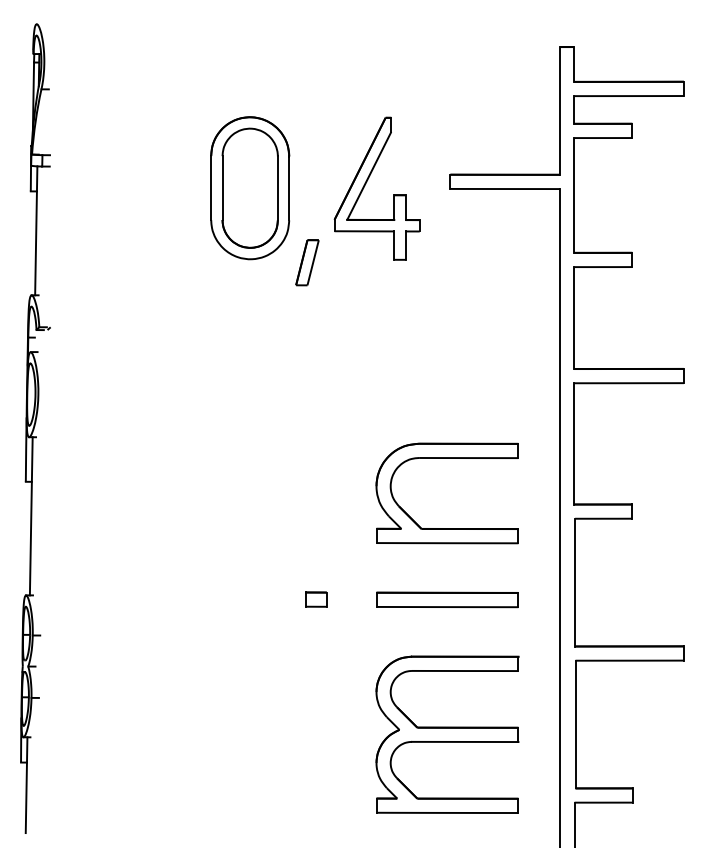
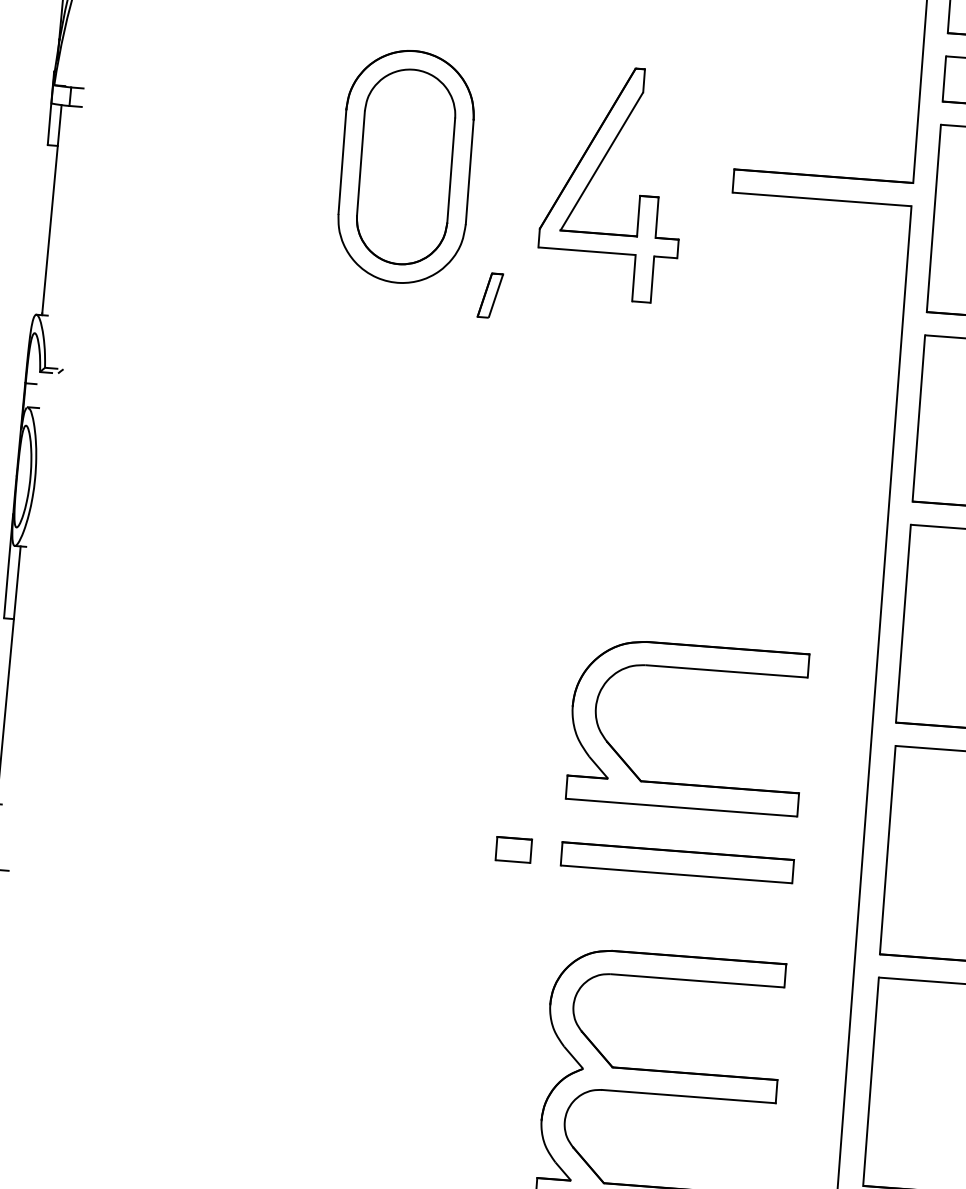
part: (307, 262) -> (490, 295), size x0.6
part: (446, 458) -> (690, 669), moved
part: (316, 599) -> (514, 849), moved

